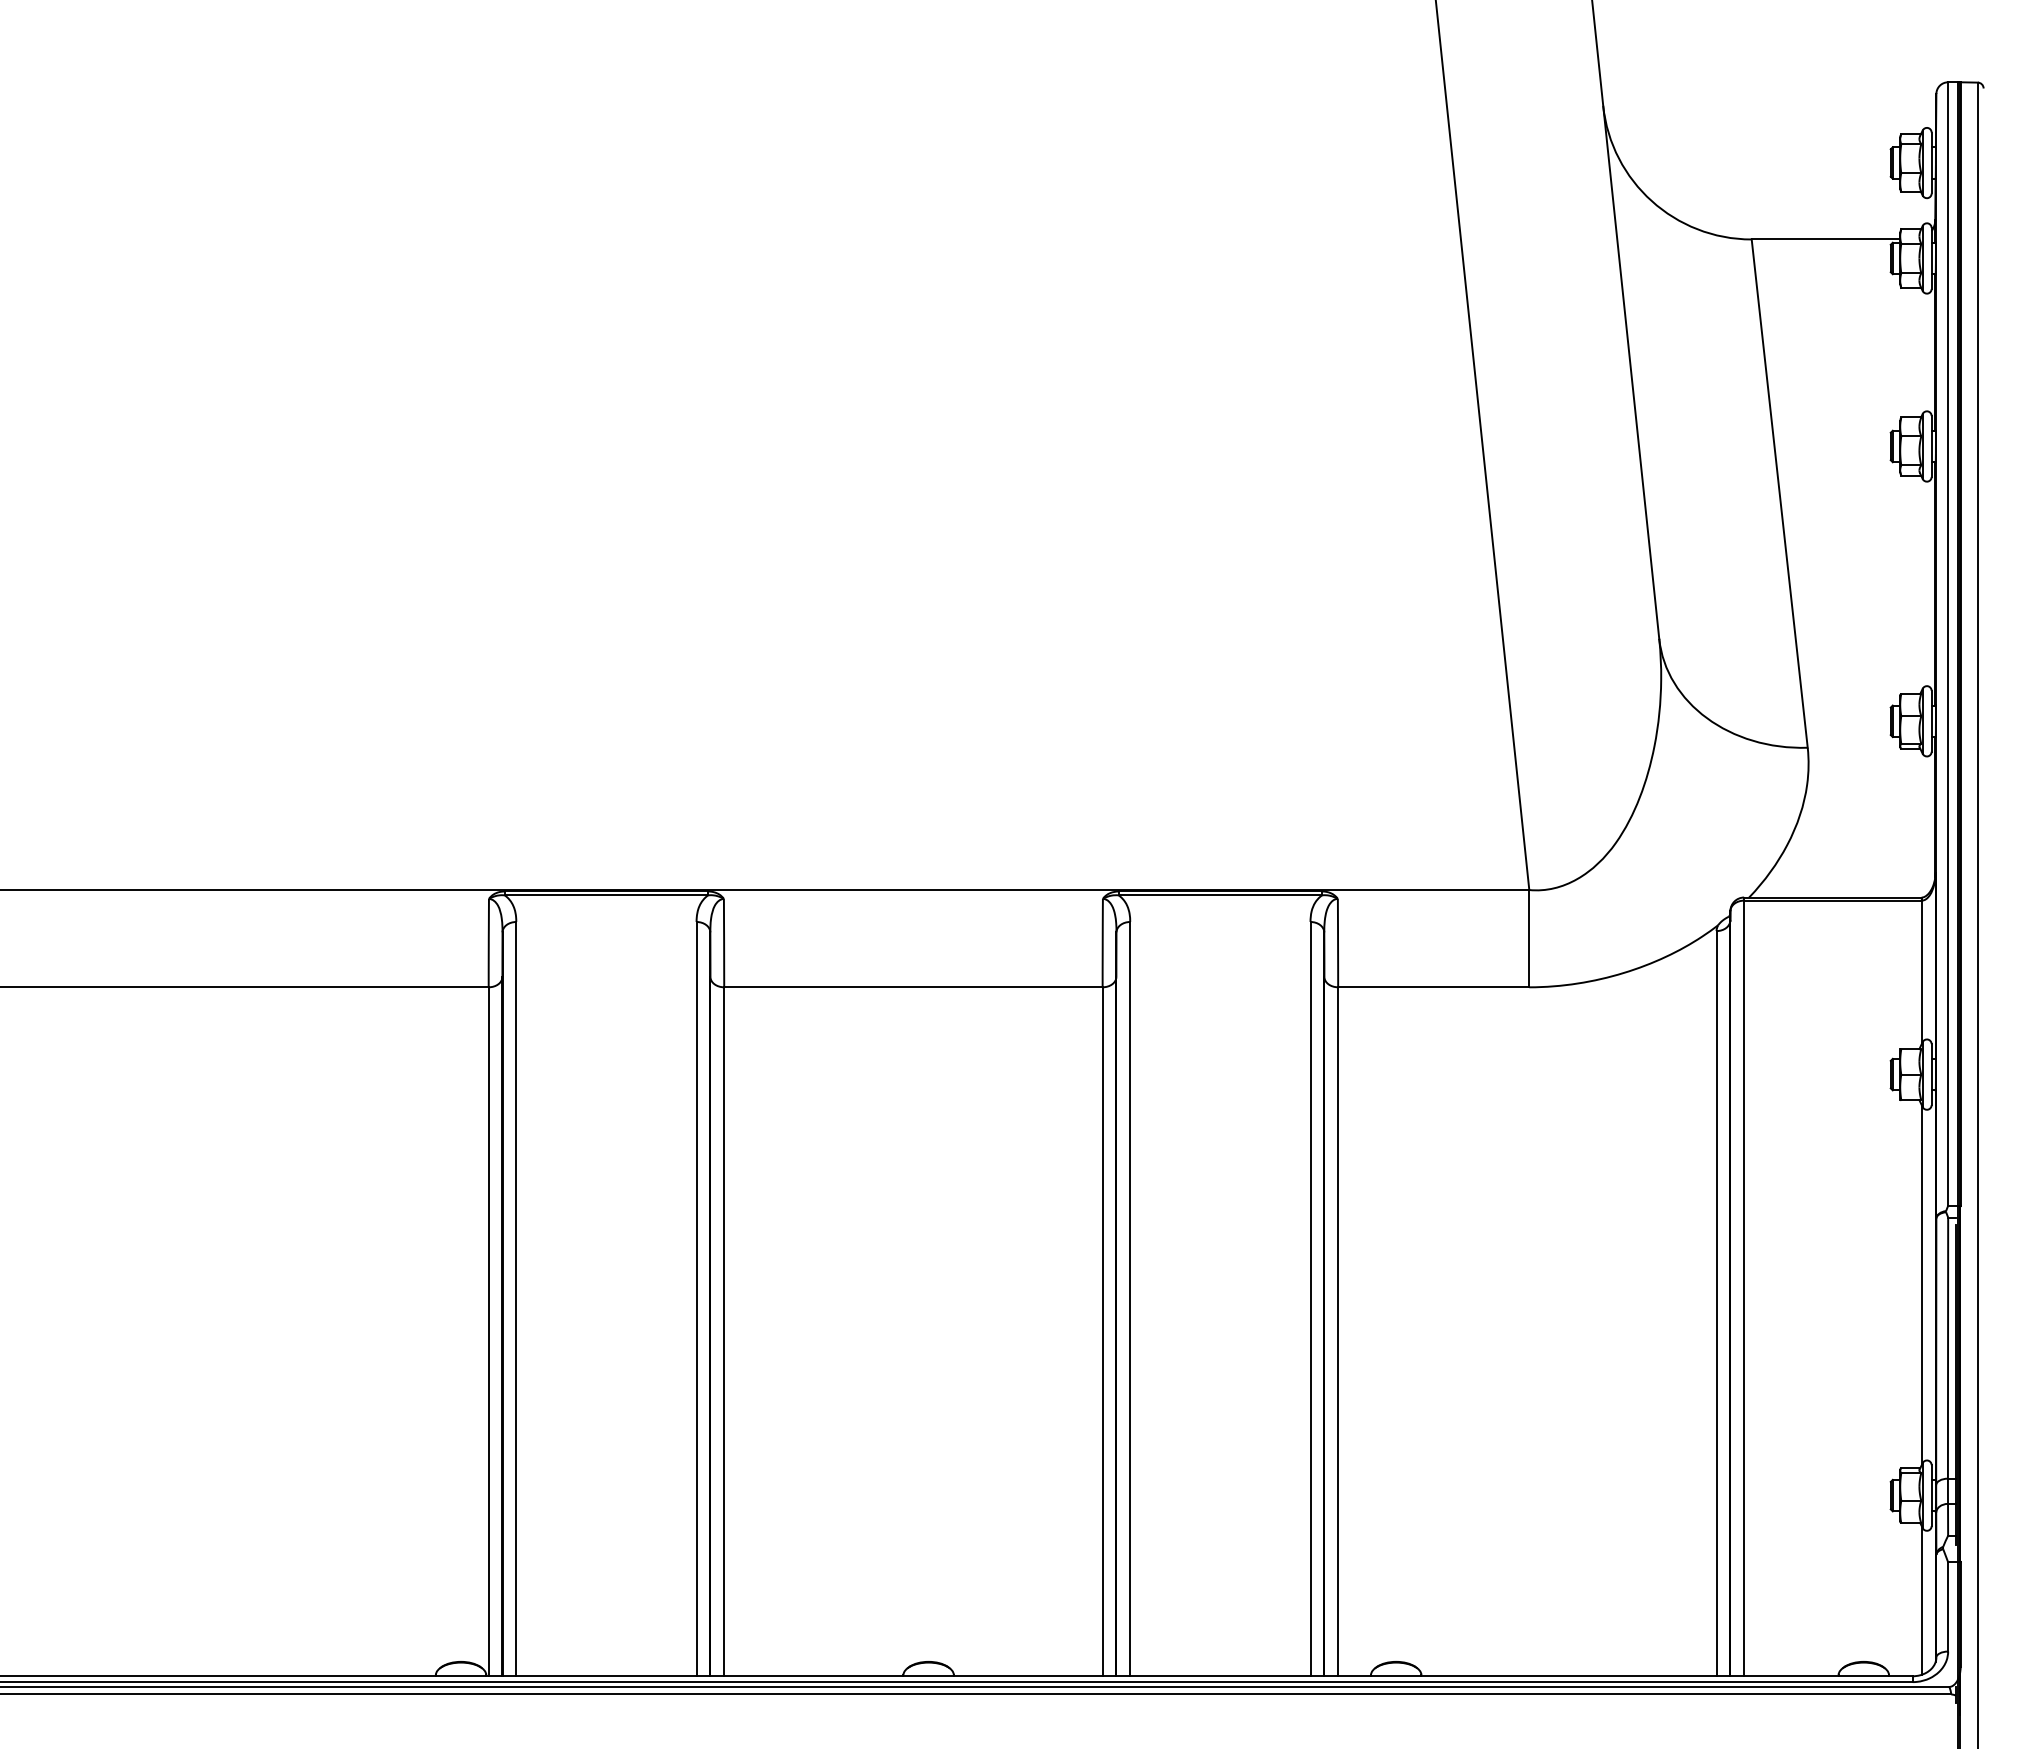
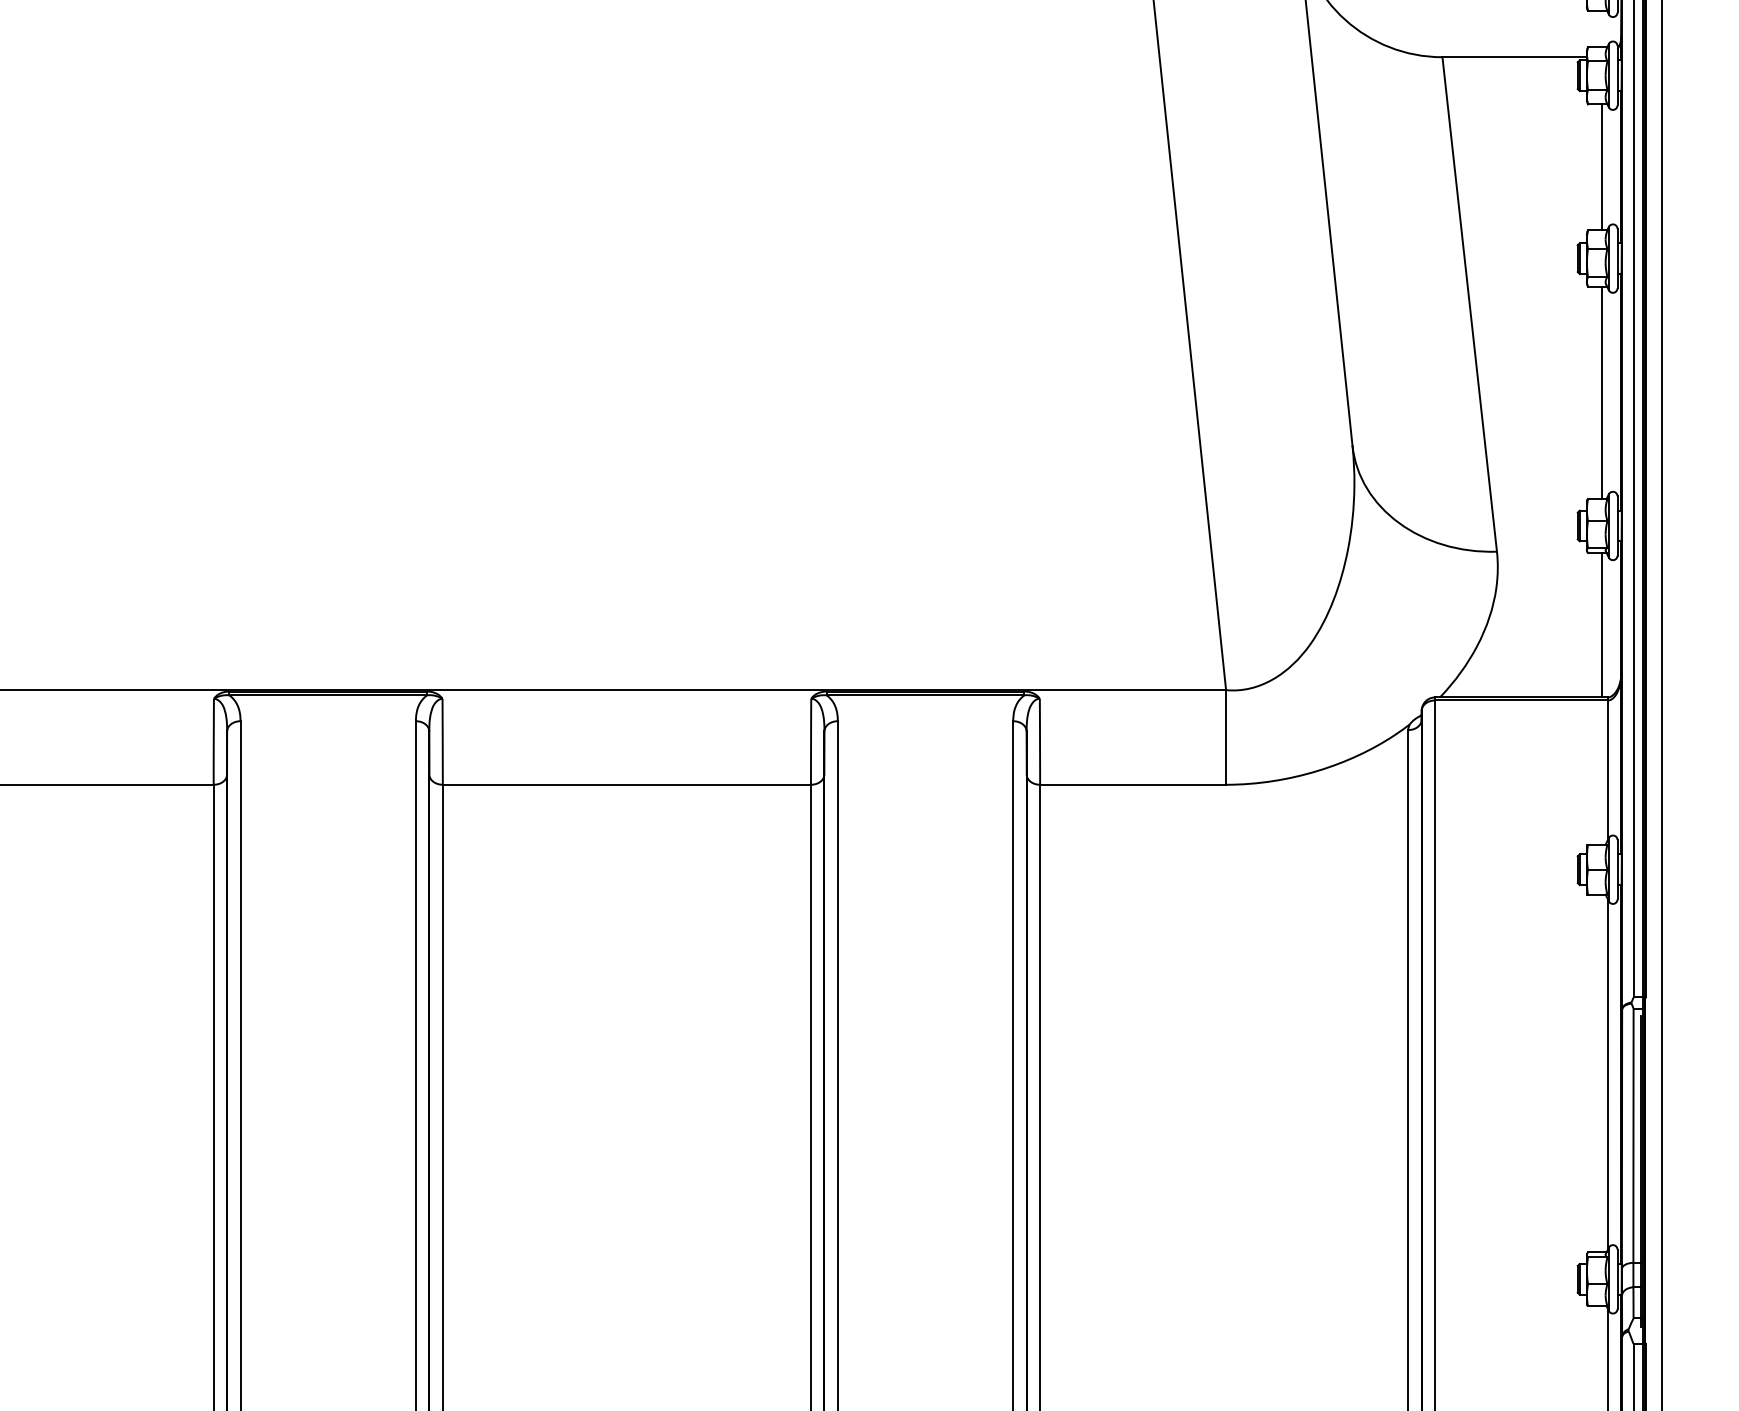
line: (1915, 352) -> (1601, 167), added
line: (1915, 584) -> (1601, 392), added
line: (1915, 823) -> (1601, 625), added

